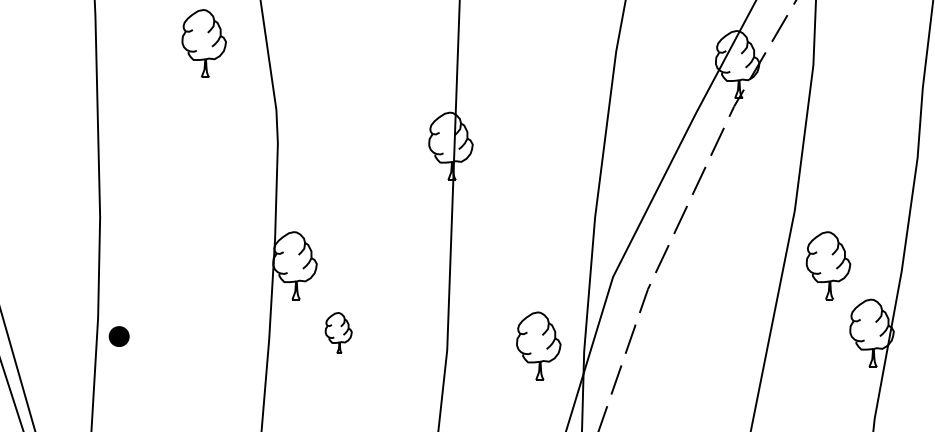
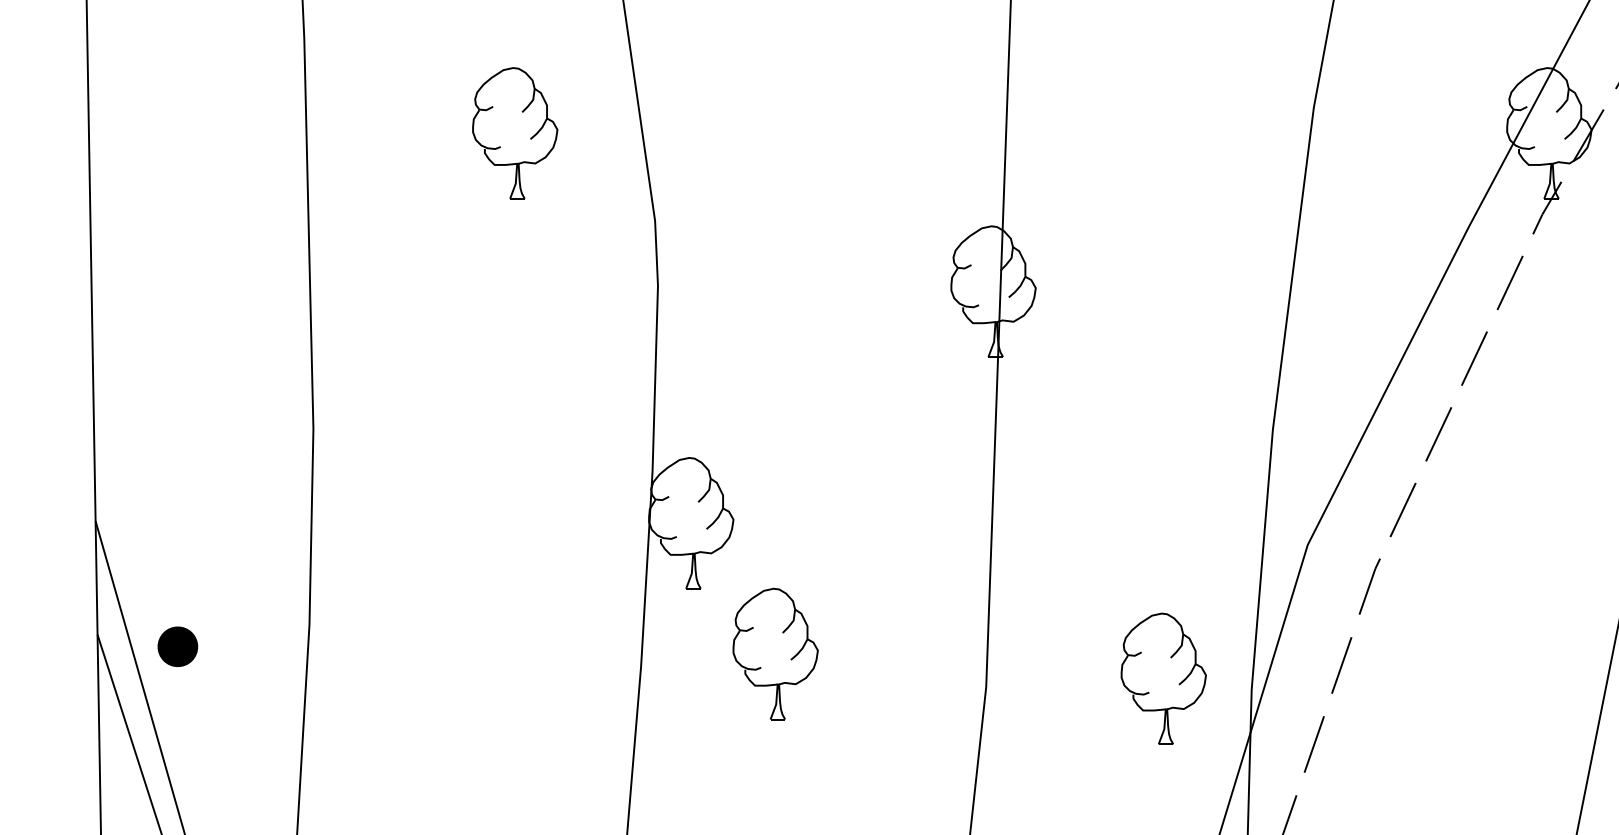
part: (203, 43) -> (513, 132), moved
part: (338, 332) -> (775, 652), size x1.67
part: (118, 336) -> (176, 646), moved

